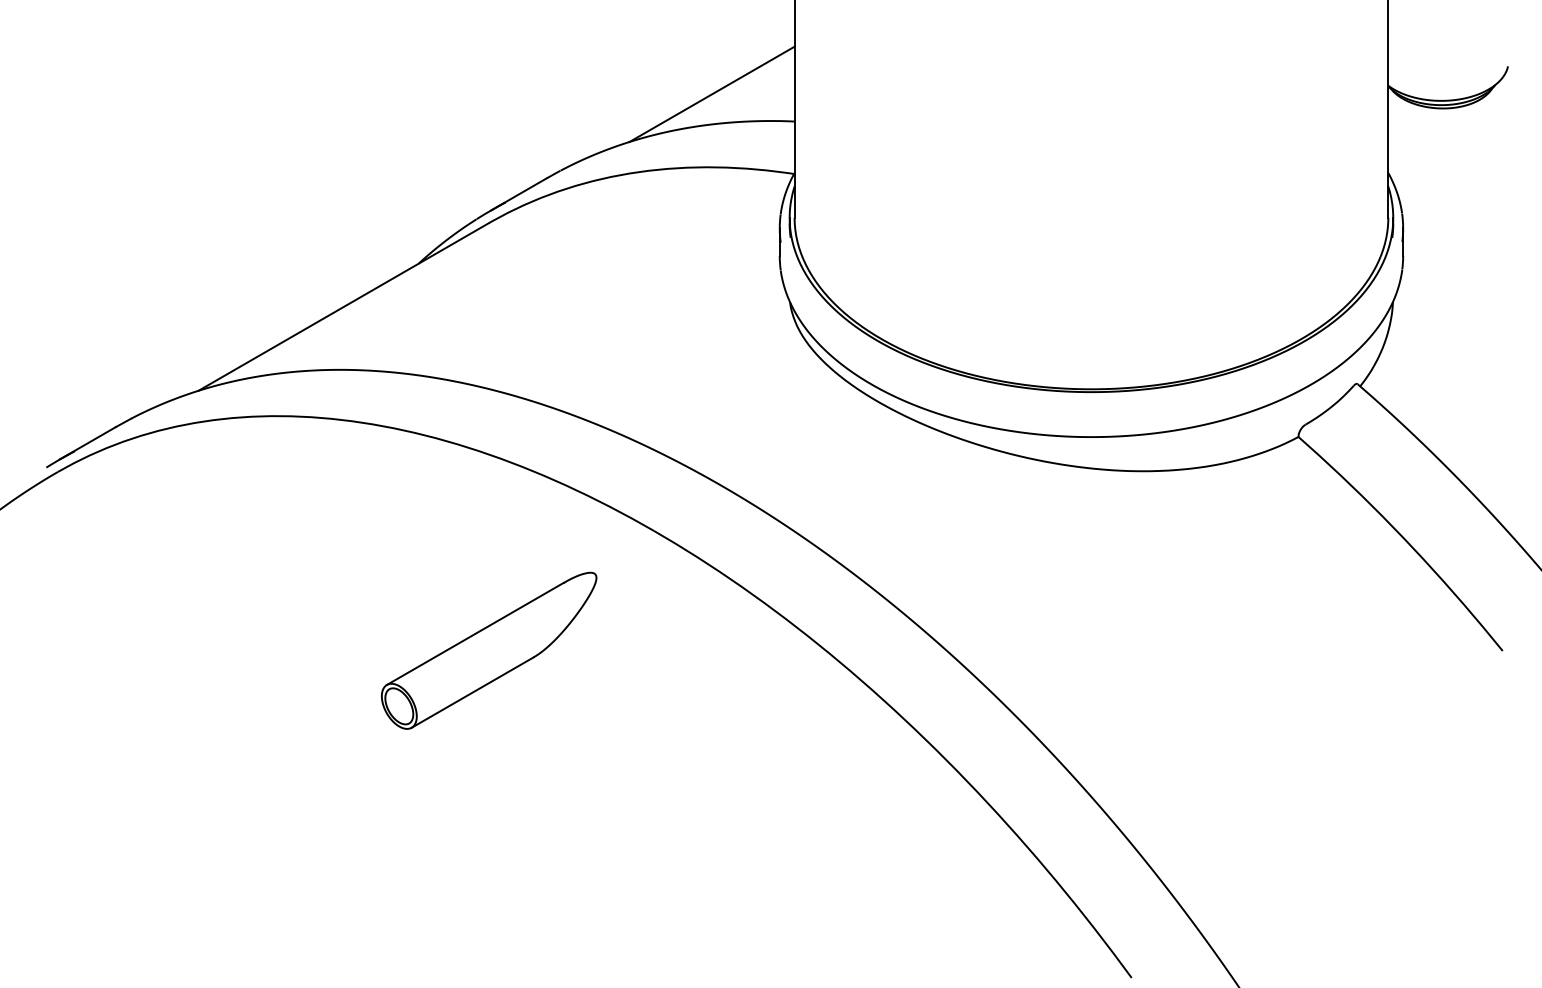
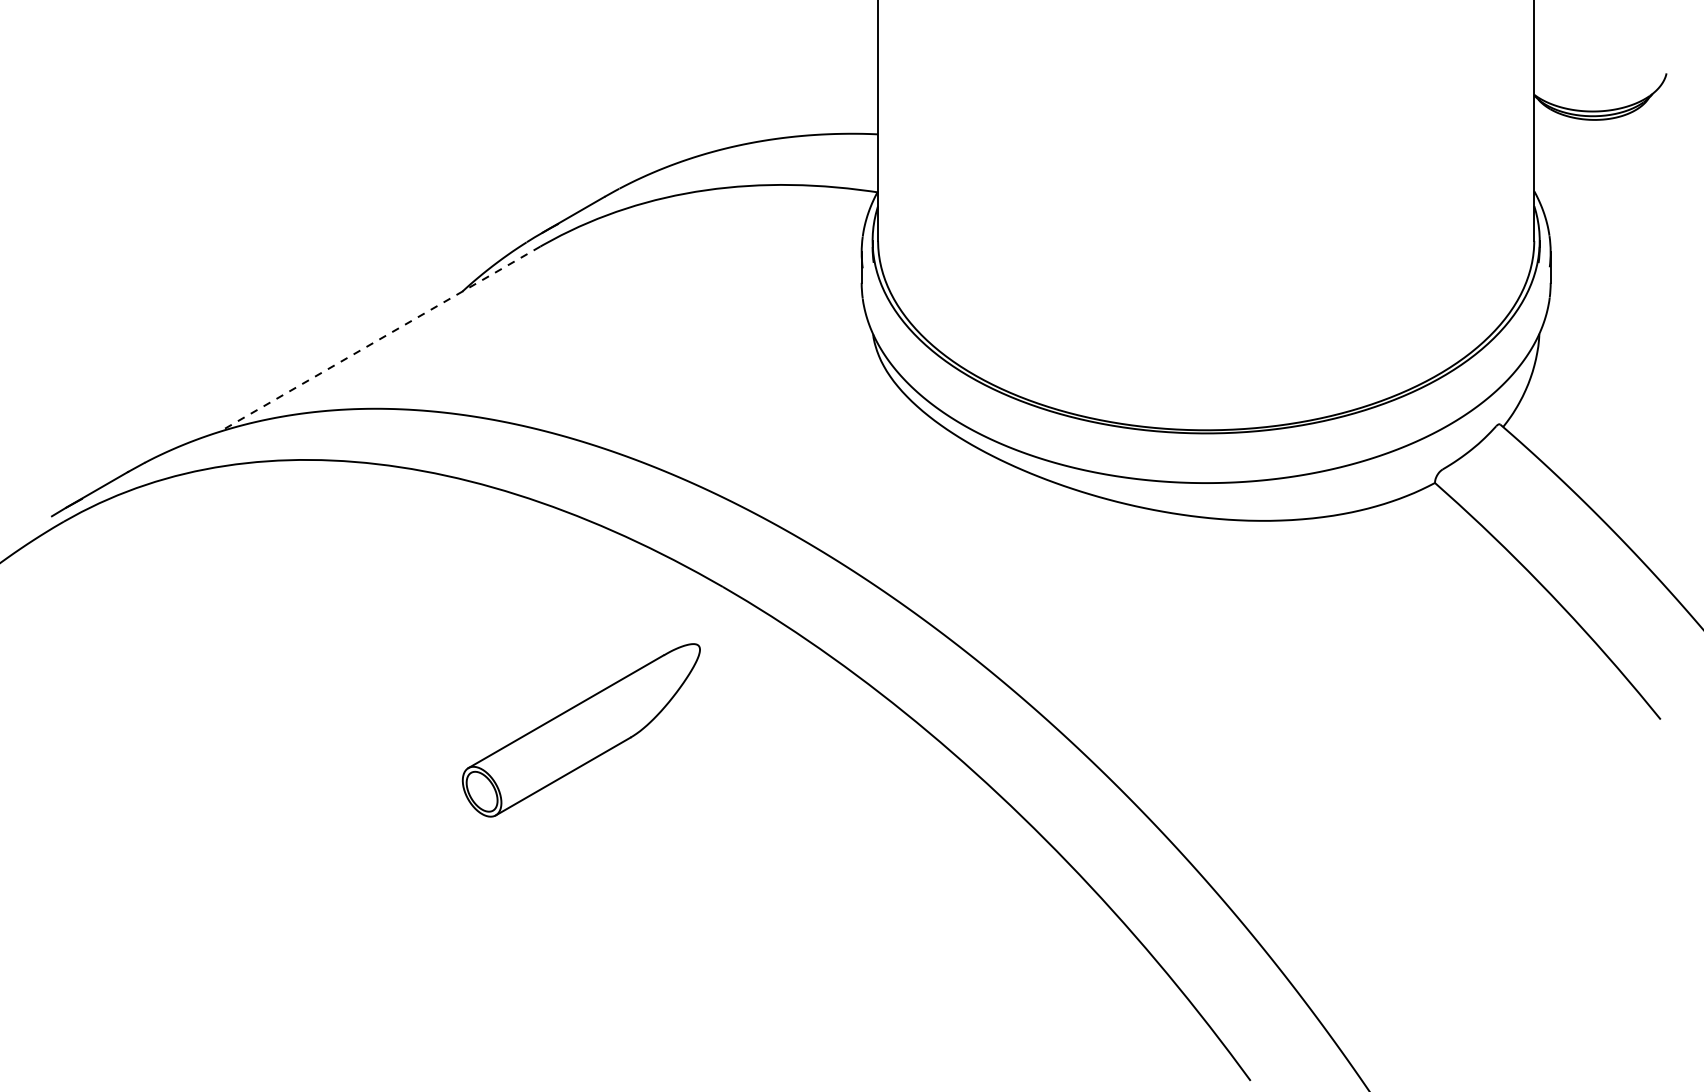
line: (711, 94) -> (786, 104), removed
line: (343, 306) -> (379, 338), solid -> dashed
part: (489, 650) -> (581, 730), moved

